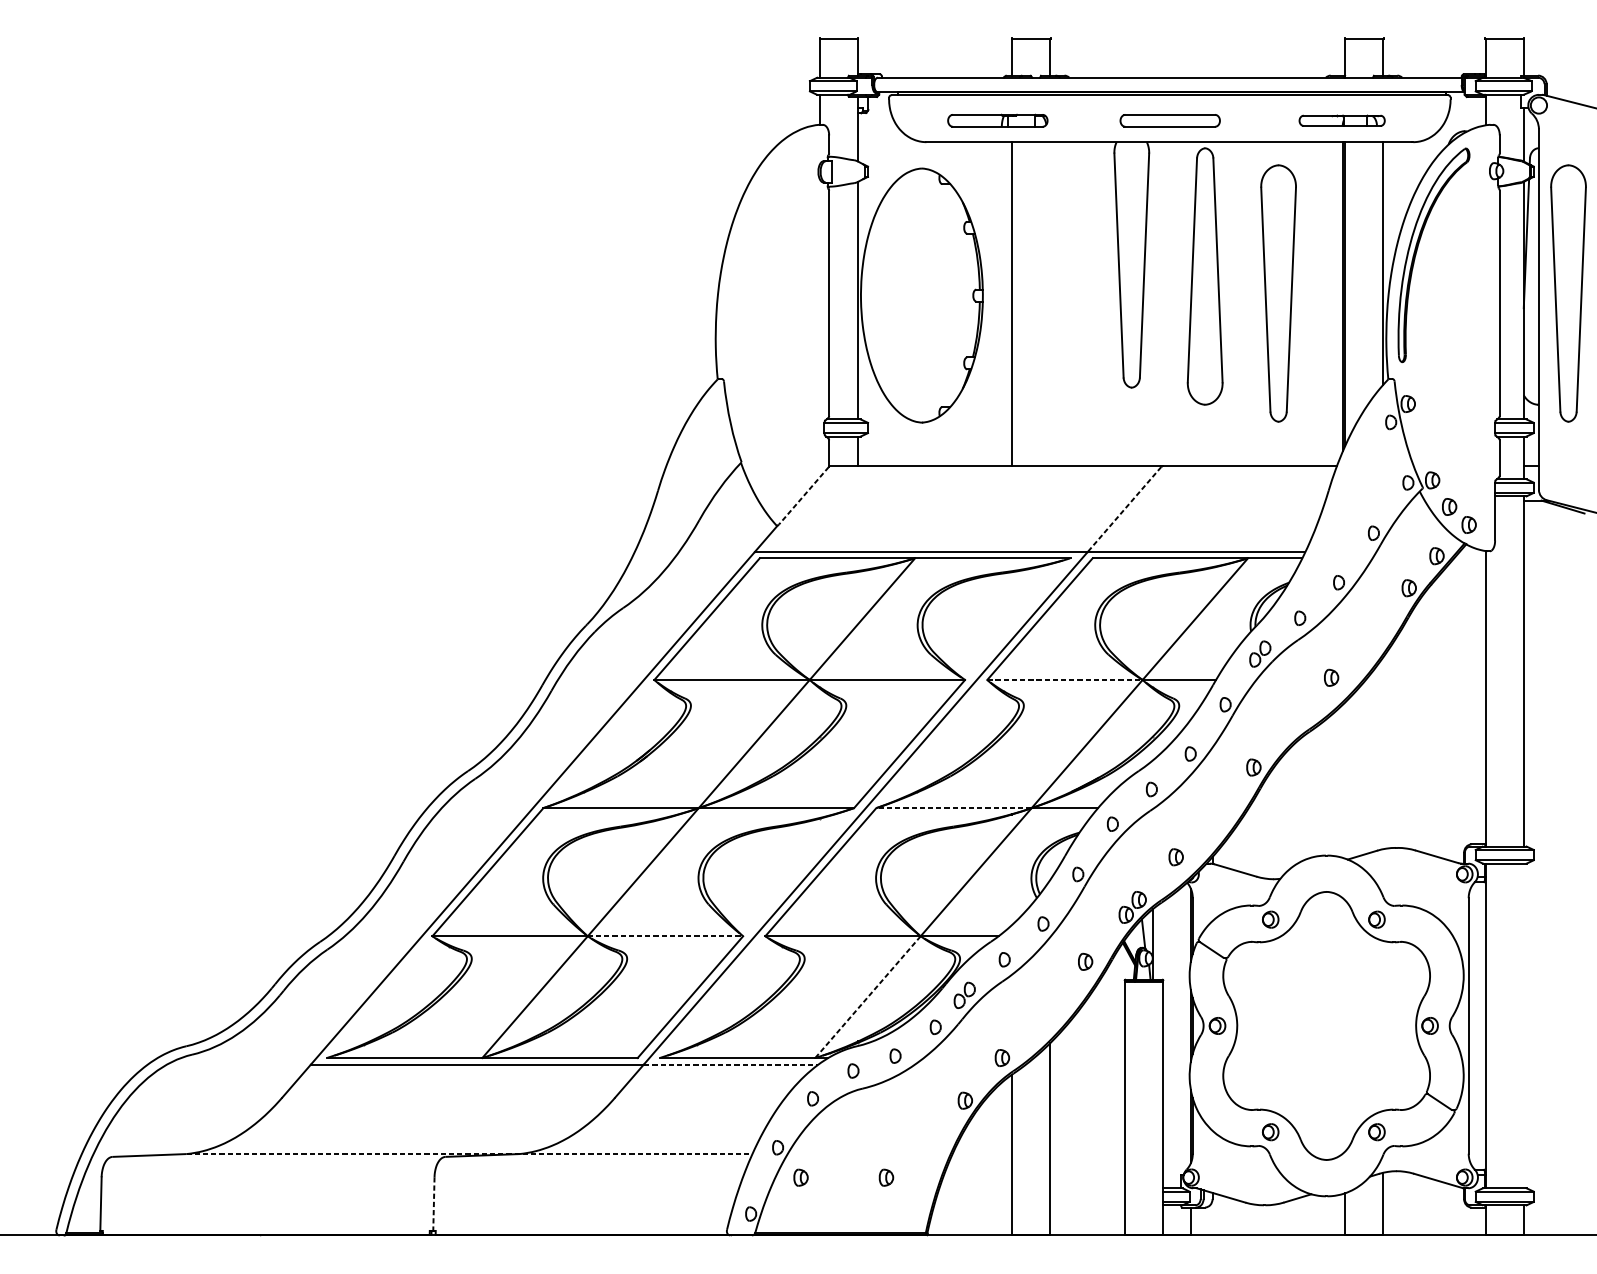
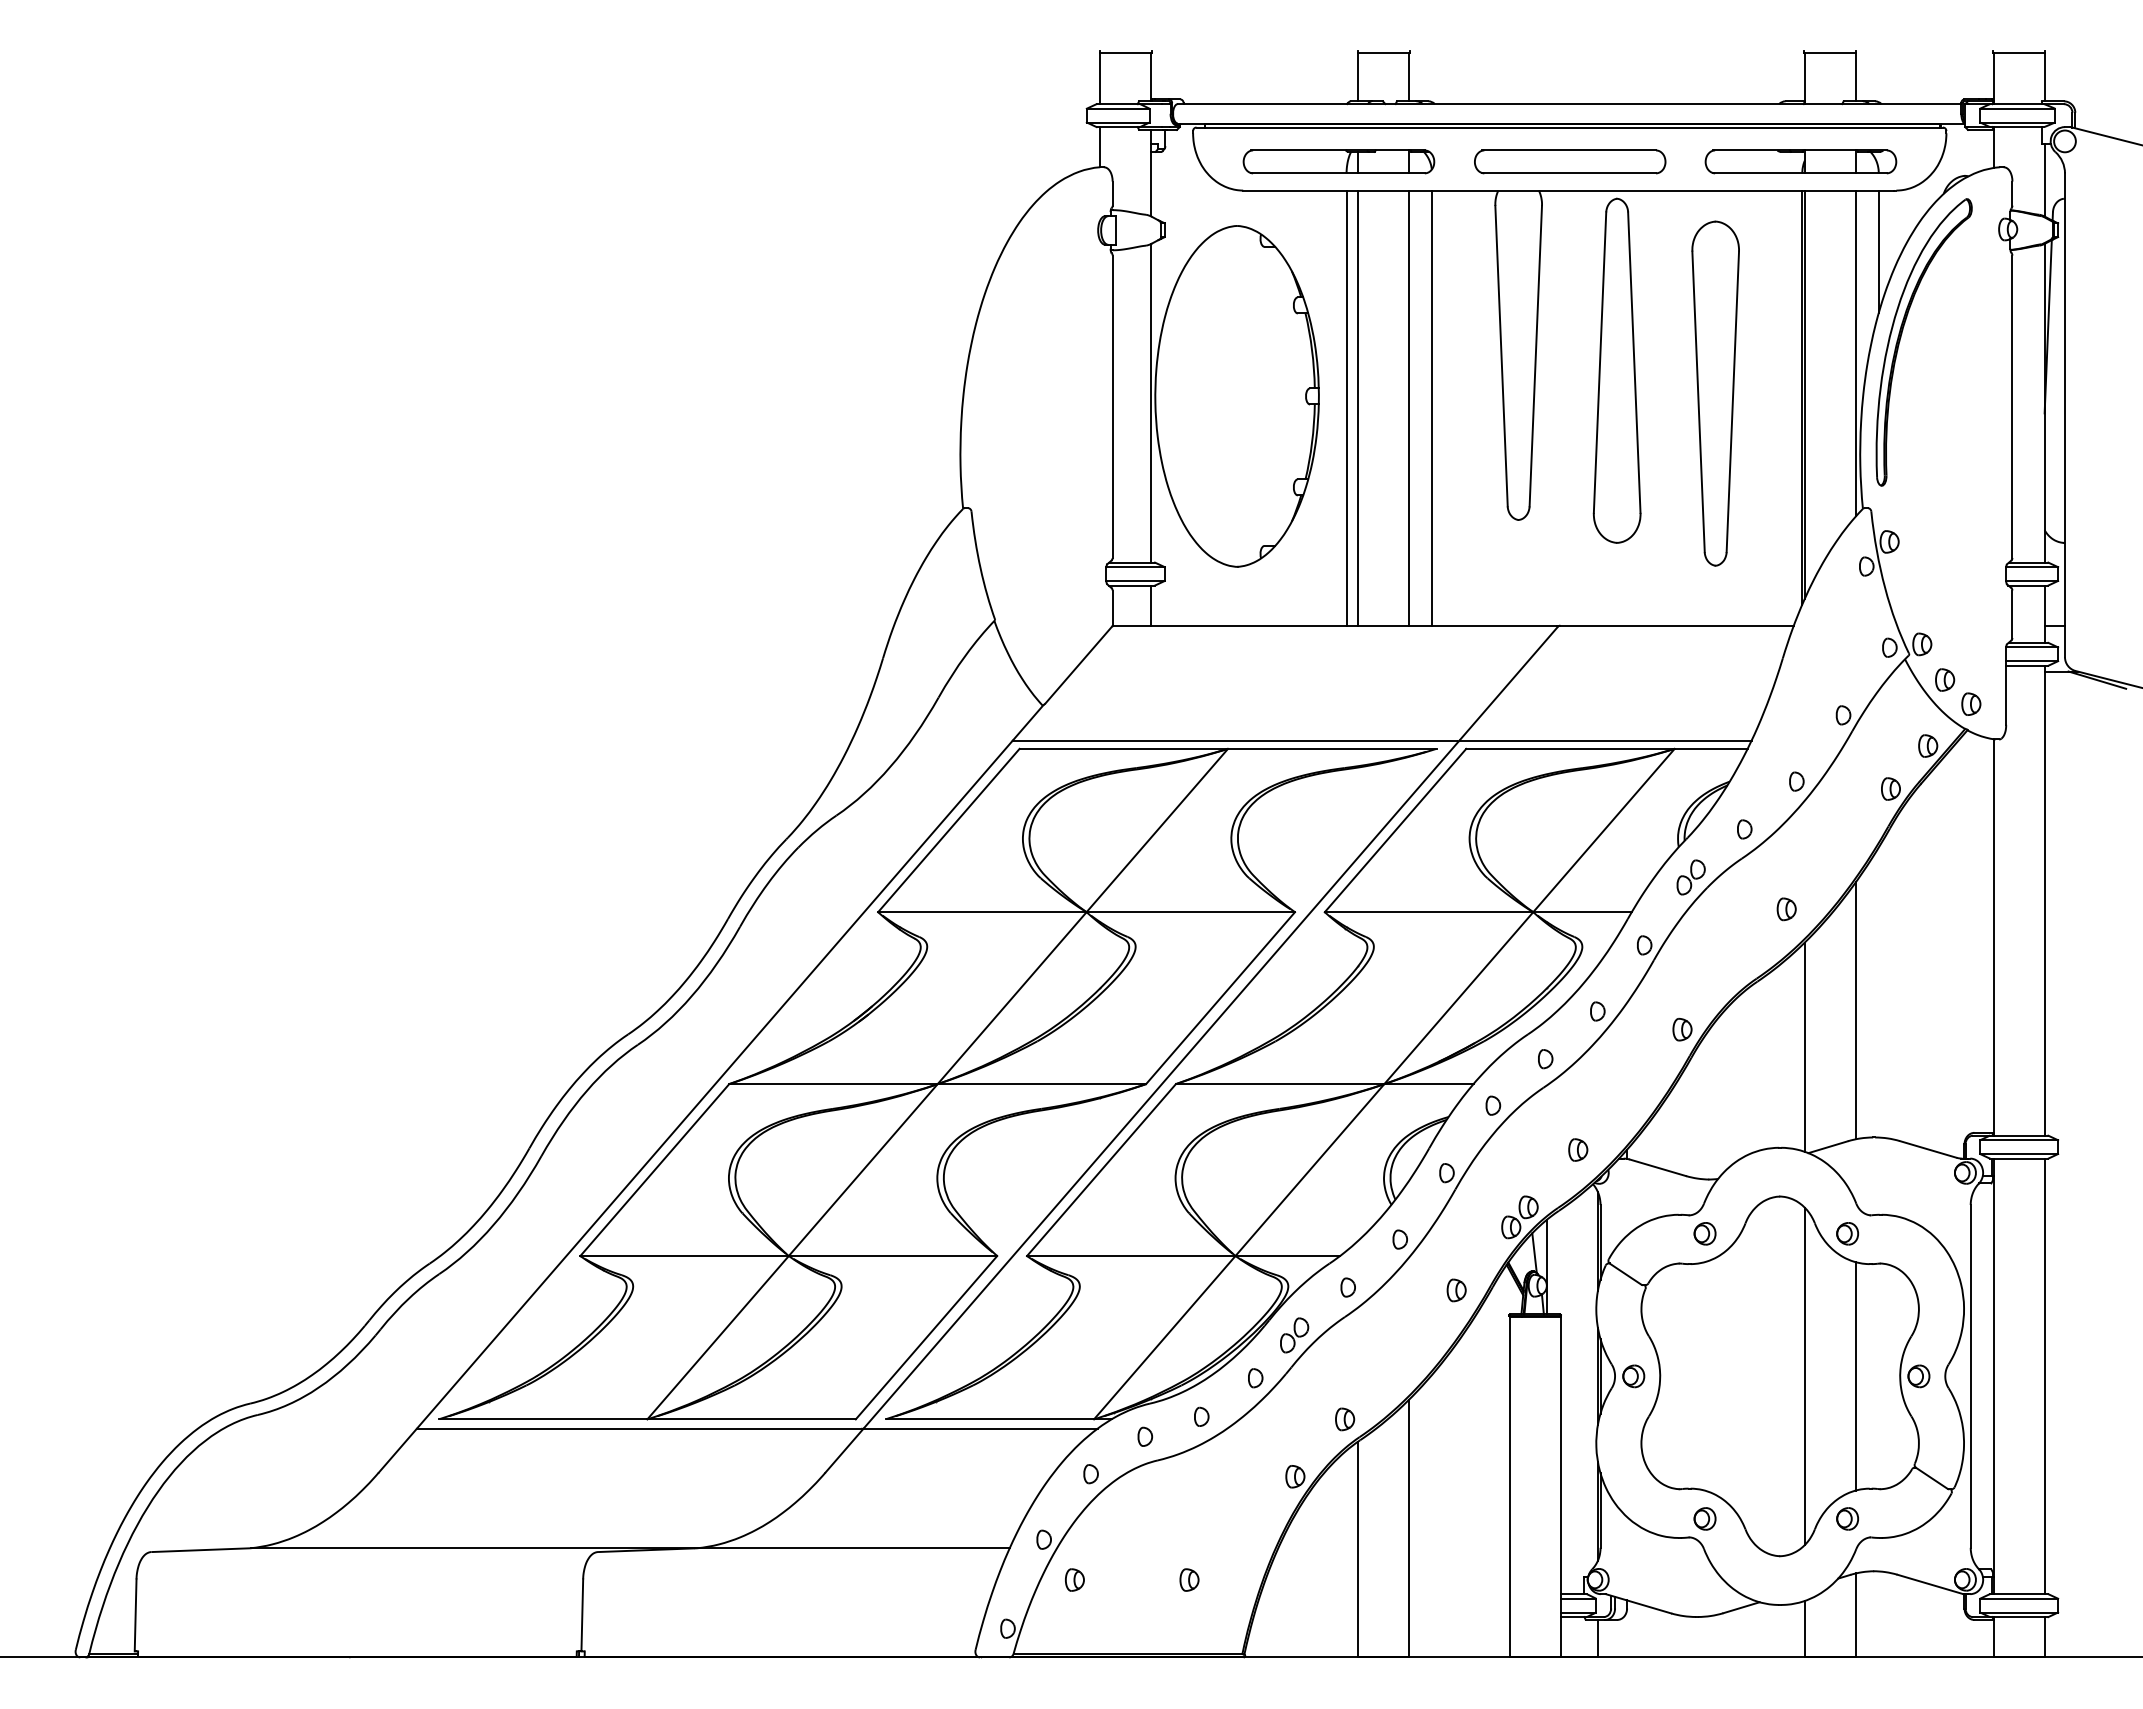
part: (997, 120) -> (1338, 161), size x1.43
part: (1170, 120) -> (1570, 161), size x1.43
part: (1341, 120) -> (1800, 161), size x1.67
line: (1399, 187) -> (1878, 251), added
part: (1568, 293) -> (2104, 393), removed
line: (1003, 303) -> (1346, 407), added
line: (1050, 303) -> (1409, 407), added
line: (1067, 303) -> (1432, 407), added
line: (803, 496) -> (1078, 665), dashed -> solid
line: (1124, 509) -> (1509, 683), dashed -> solid
line: (1065, 680) -> (1429, 912), dashed -> solid
line: (1382, 753) -> (1855, 1010), added
line: (1344, 780) -> (1804, 1046), added
line: (953, 808) -> (1279, 1084), dashed -> solid
line: (665, 936) -> (893, 1256), dashed -> solid
line: (867, 997) -> (1164, 1338), dashed -> solid
line: (1344, 1026) -> (1804, 1376), added
line: (1382, 1026) -> (1855, 1376), added
line: (1523, 1026) -> (2044, 1376), added
line: (731, 1064) -> (981, 1428), dashed -> solid
line: (469, 1154) -> (630, 1548), dashed -> solid
line: (434, 1204) -> (582, 1615), dashed -> solid

